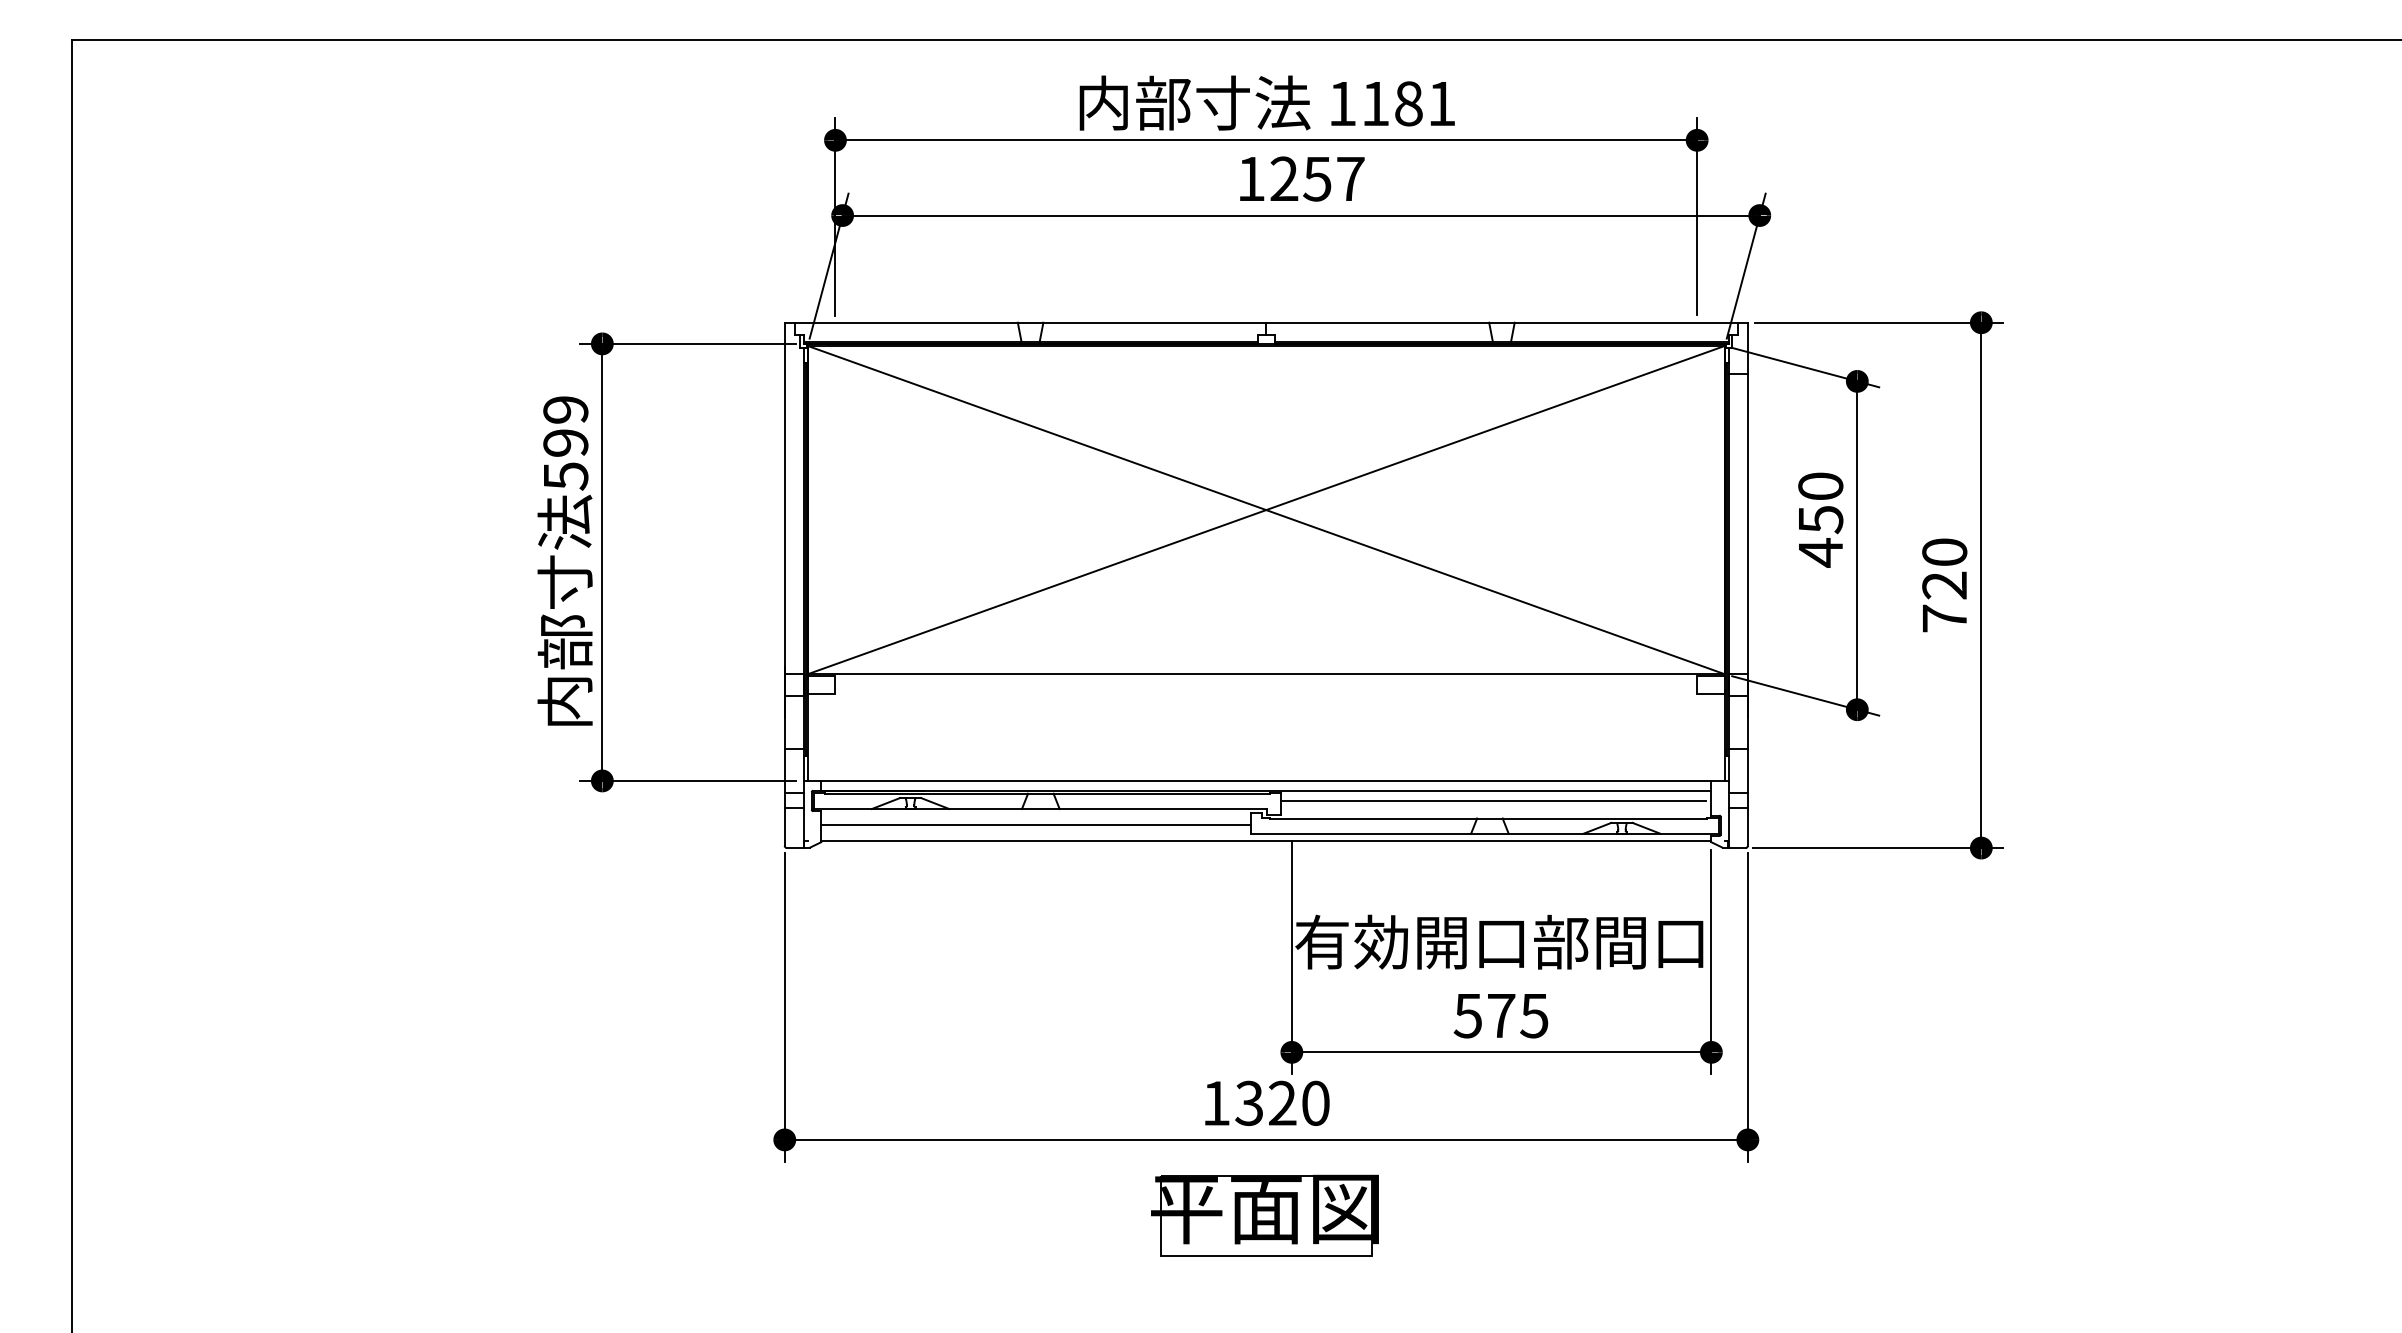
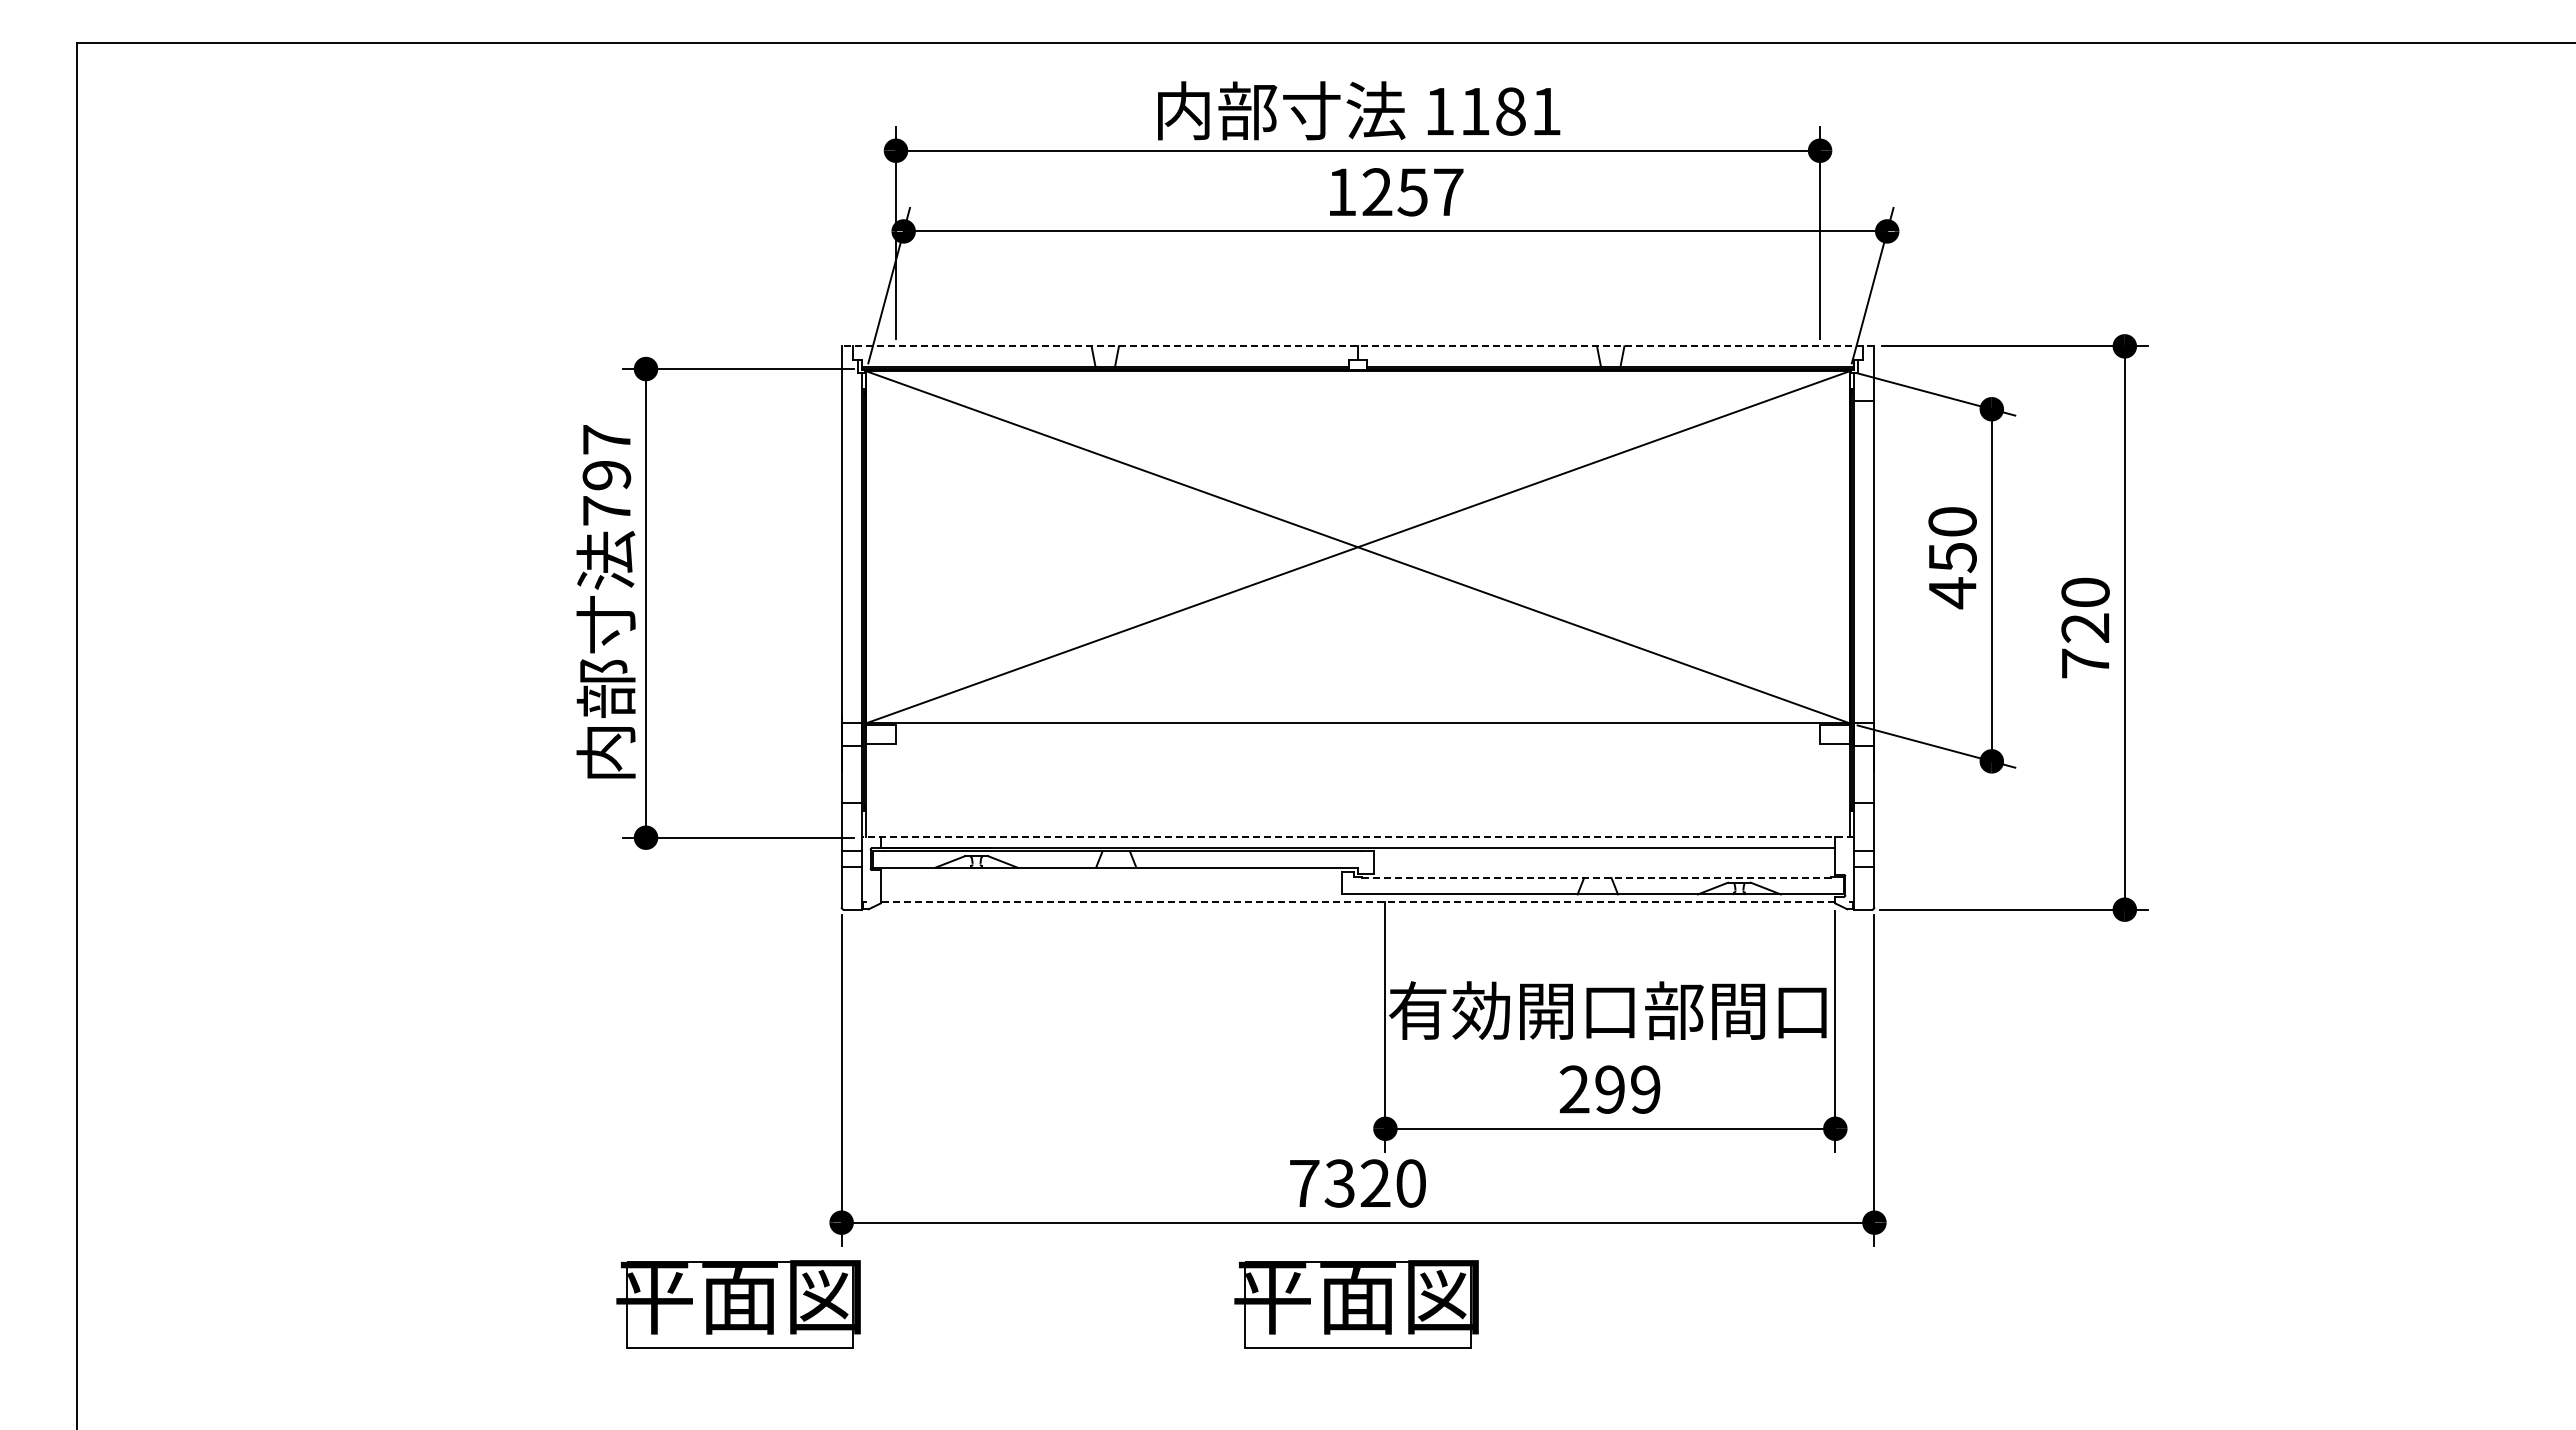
line: (1265, 322) -> (1357, 346), solid -> dashed
text: (565, 443) -> (606, 475), 599 -> 797
line: (1265, 780) -> (1357, 837), solid -> dashed
line: (1493, 800) -> (1601, 858), removed
line: (1488, 818) -> (1596, 878), solid -> dashed
line: (1035, 825) -> (1110, 885), removed
line: (1265, 840) -> (1357, 901), solid -> dashed
text: (1500, 1015) -> (1609, 1089), 575 -> 299
text: (1216, 1103) -> (1304, 1183), 1320 -> 7320
part: (688, 1216) -> (738, 1304), added

